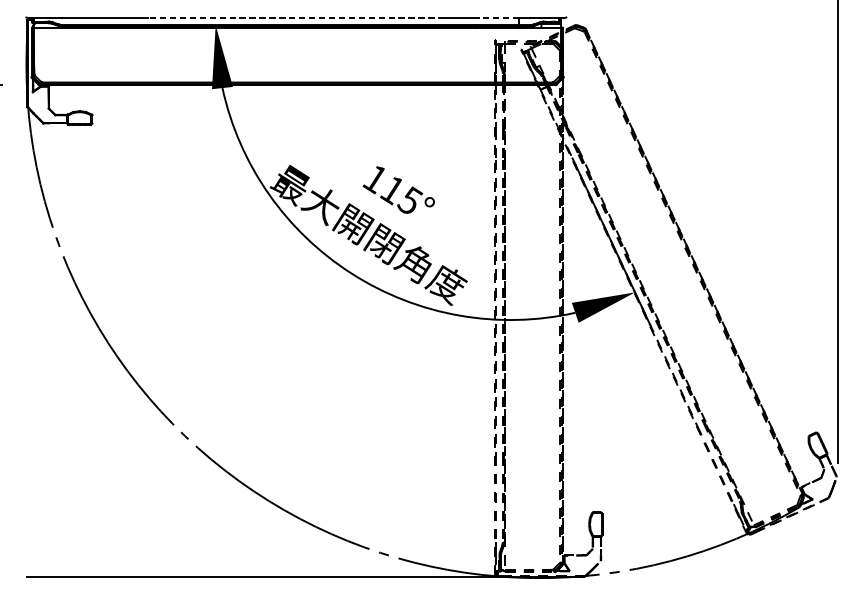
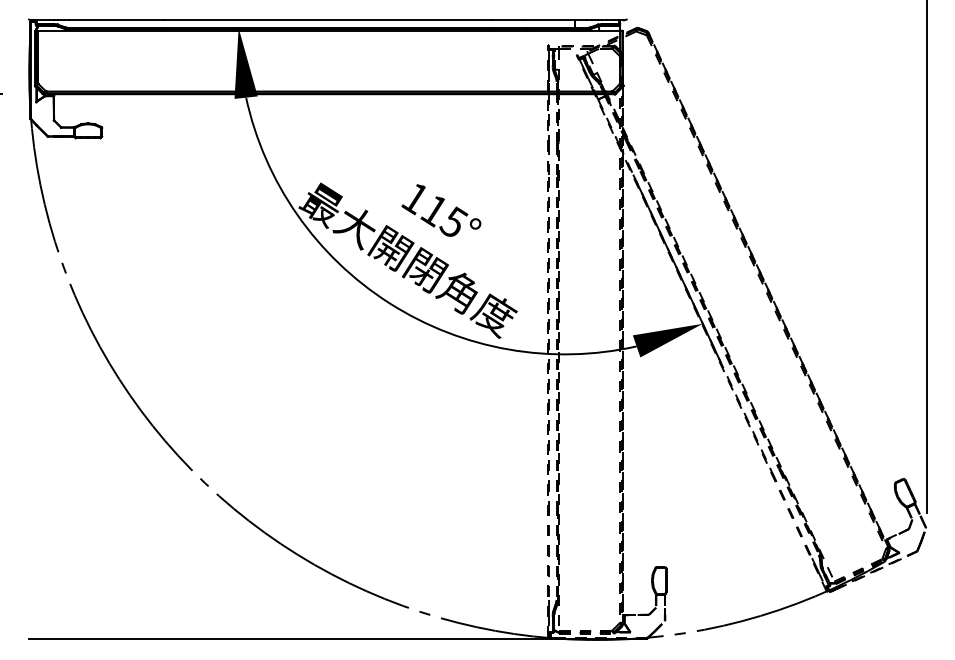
line: (295, 18) -> (327, 20), dashed -> solid
line: (497, 18) -> (550, 20), dashed -> solid

